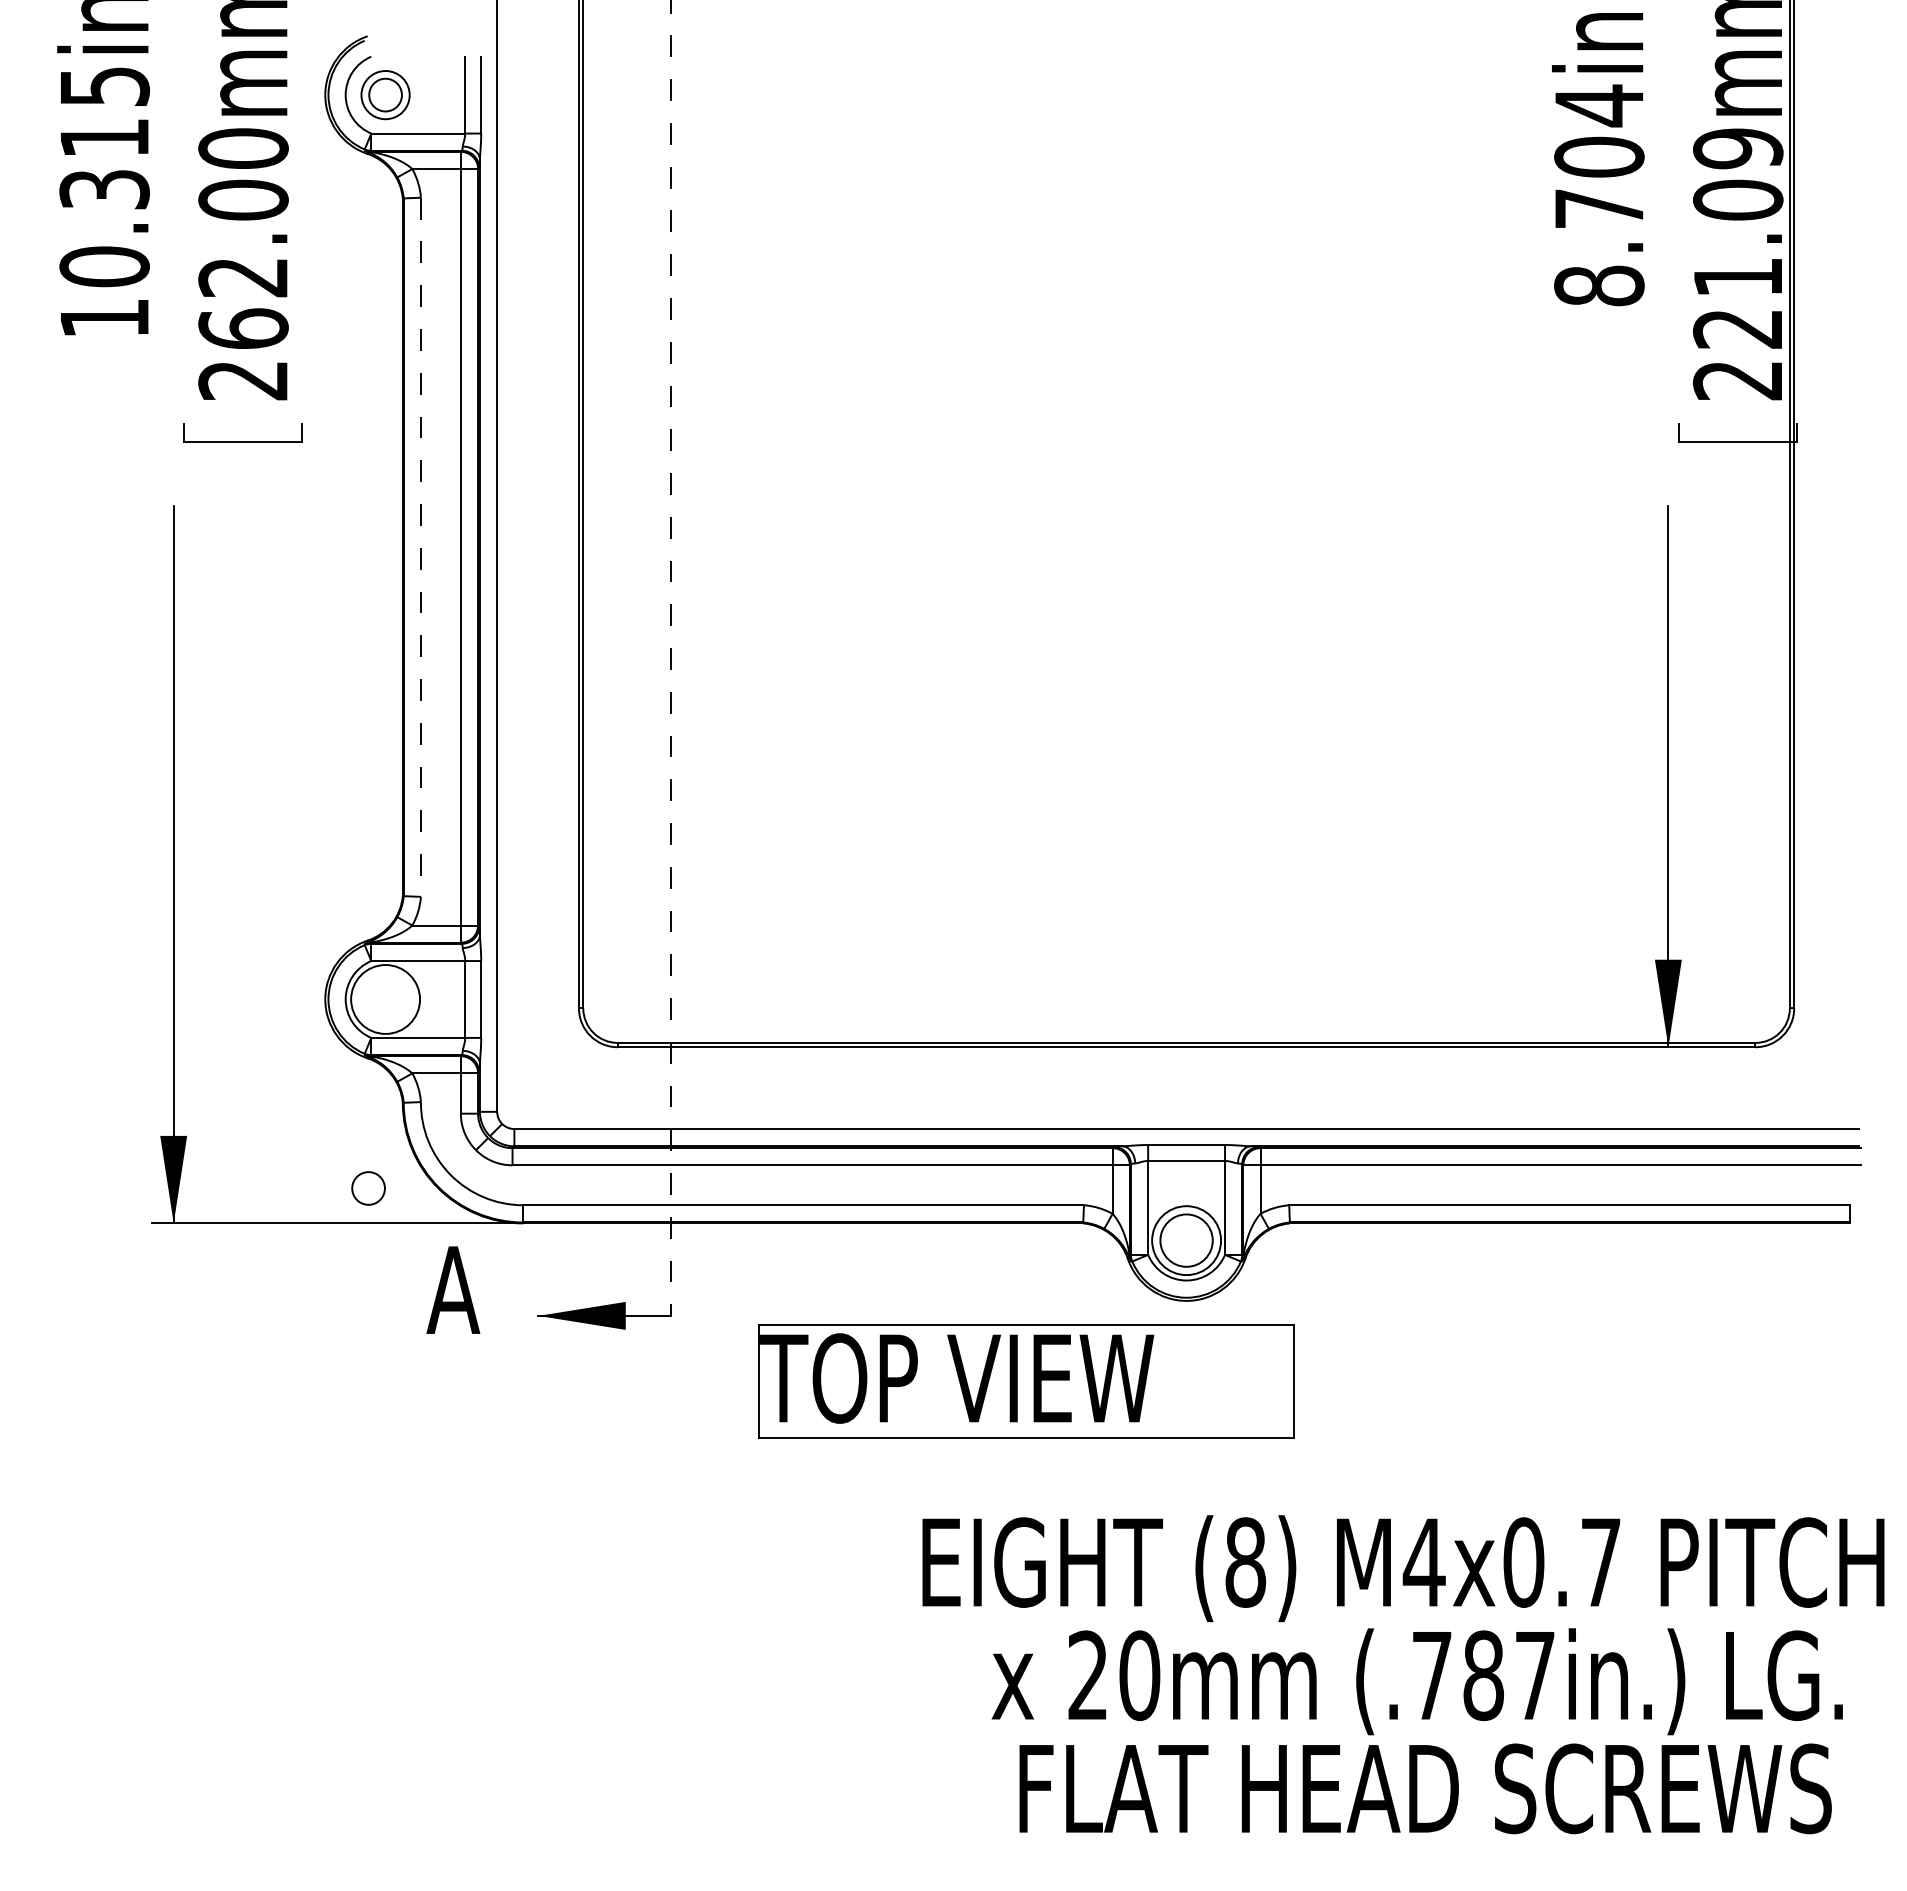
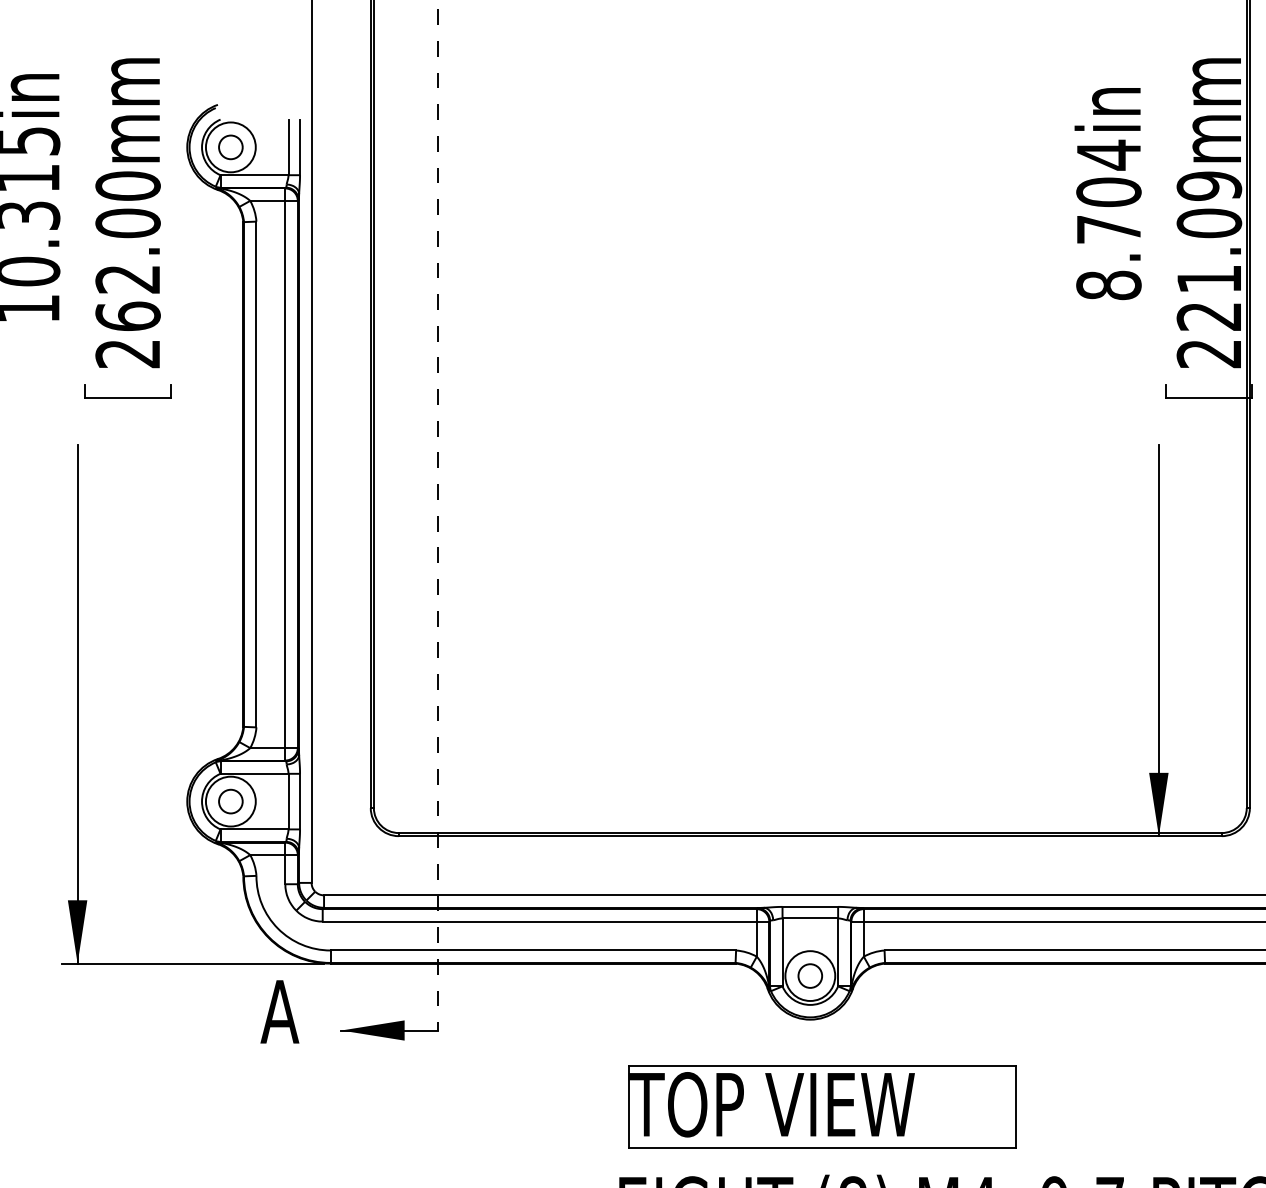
circle: (385, 94) -> (230, 146), size x1.43
line: (420, 547) -> (256, 474), dashed -> solid
circle: (368, 1188) -> (230, 801), moved
circle: (1186, 1240) -> (810, 975), size x0.62
part: (1026, 1381) -> (822, 1106), moved

